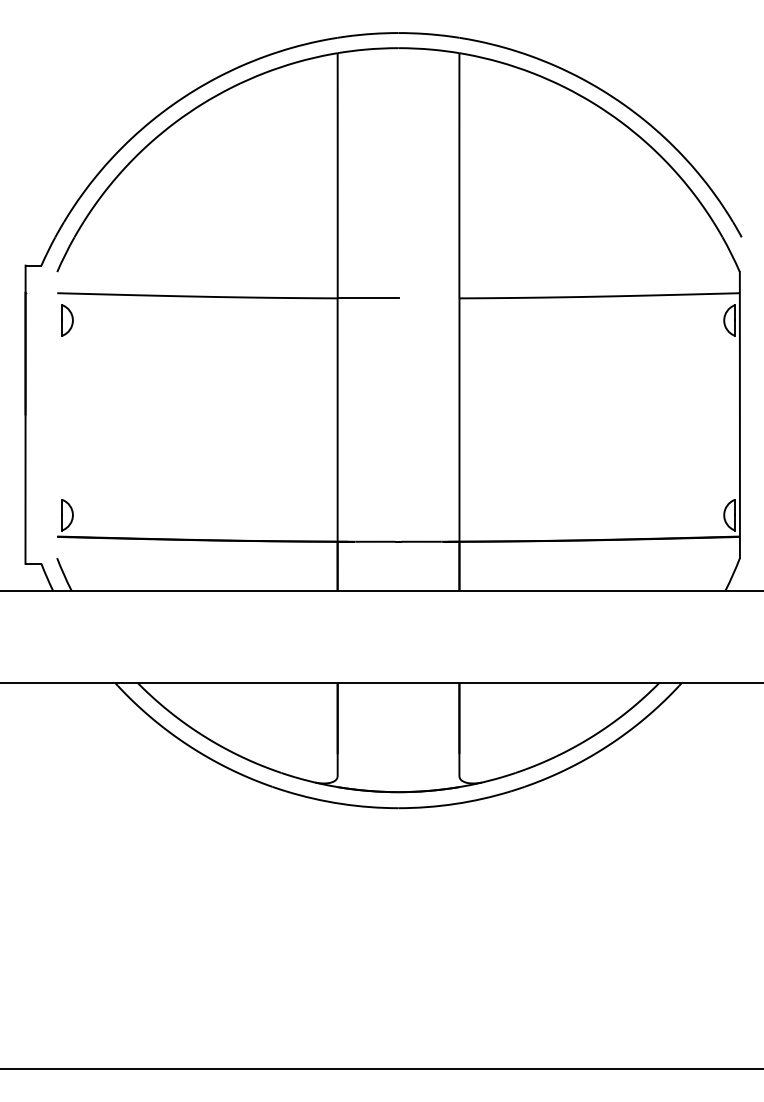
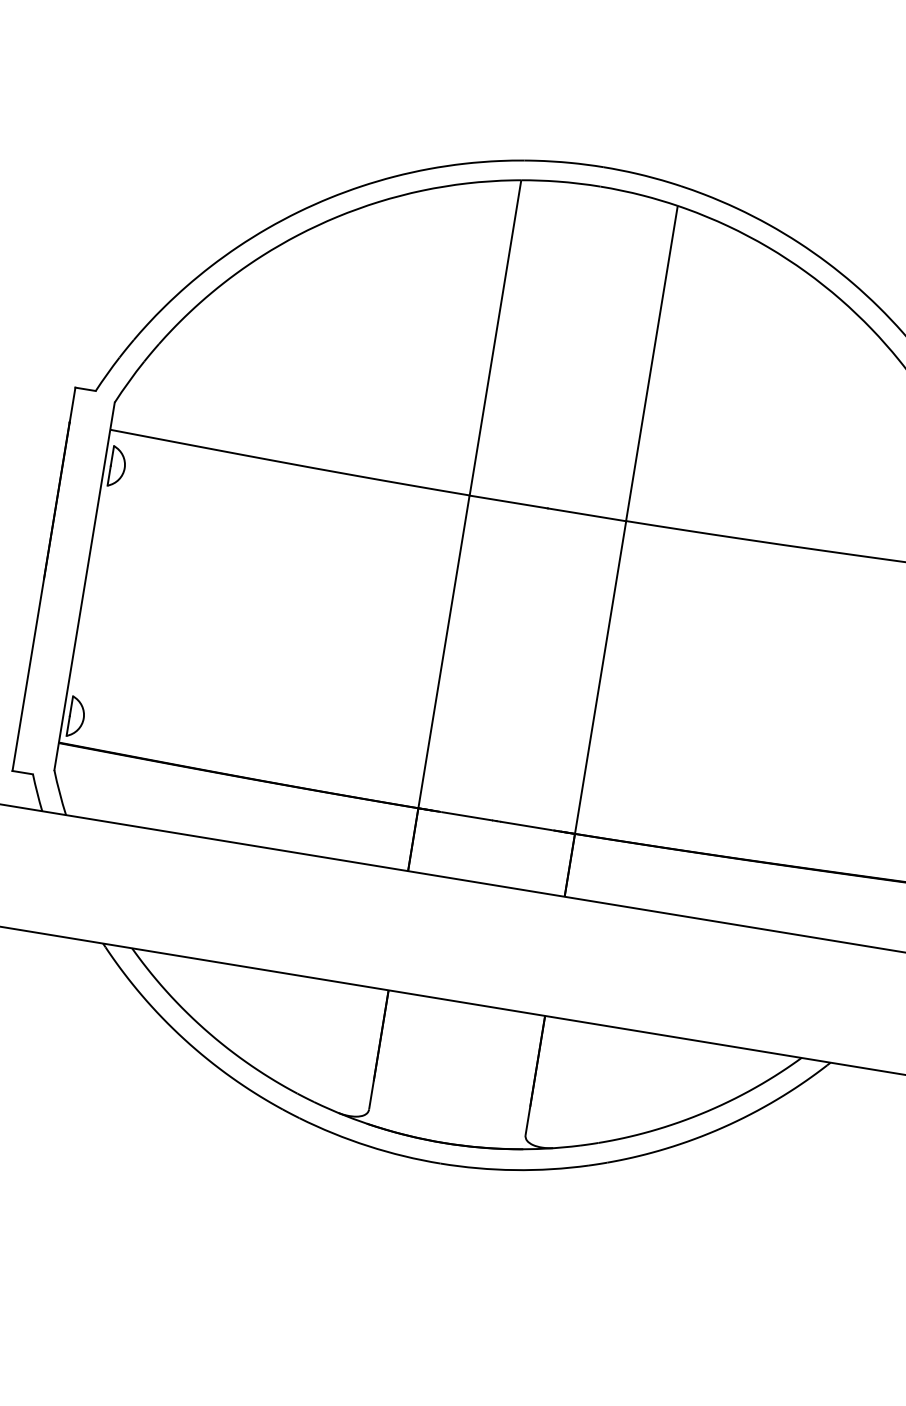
line: (428, 298) -> (586, 514), added
line: (57, 415) -> (84, 587), added

